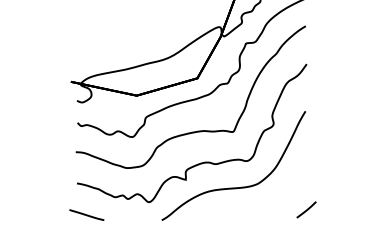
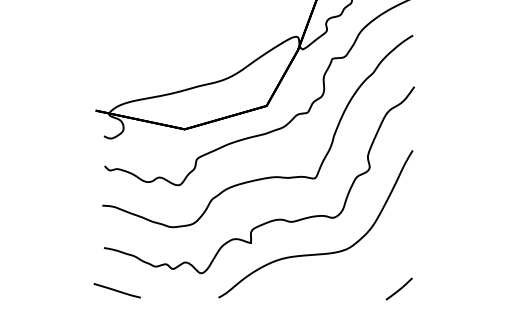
line: (306, 209) -> (399, 288), moved

